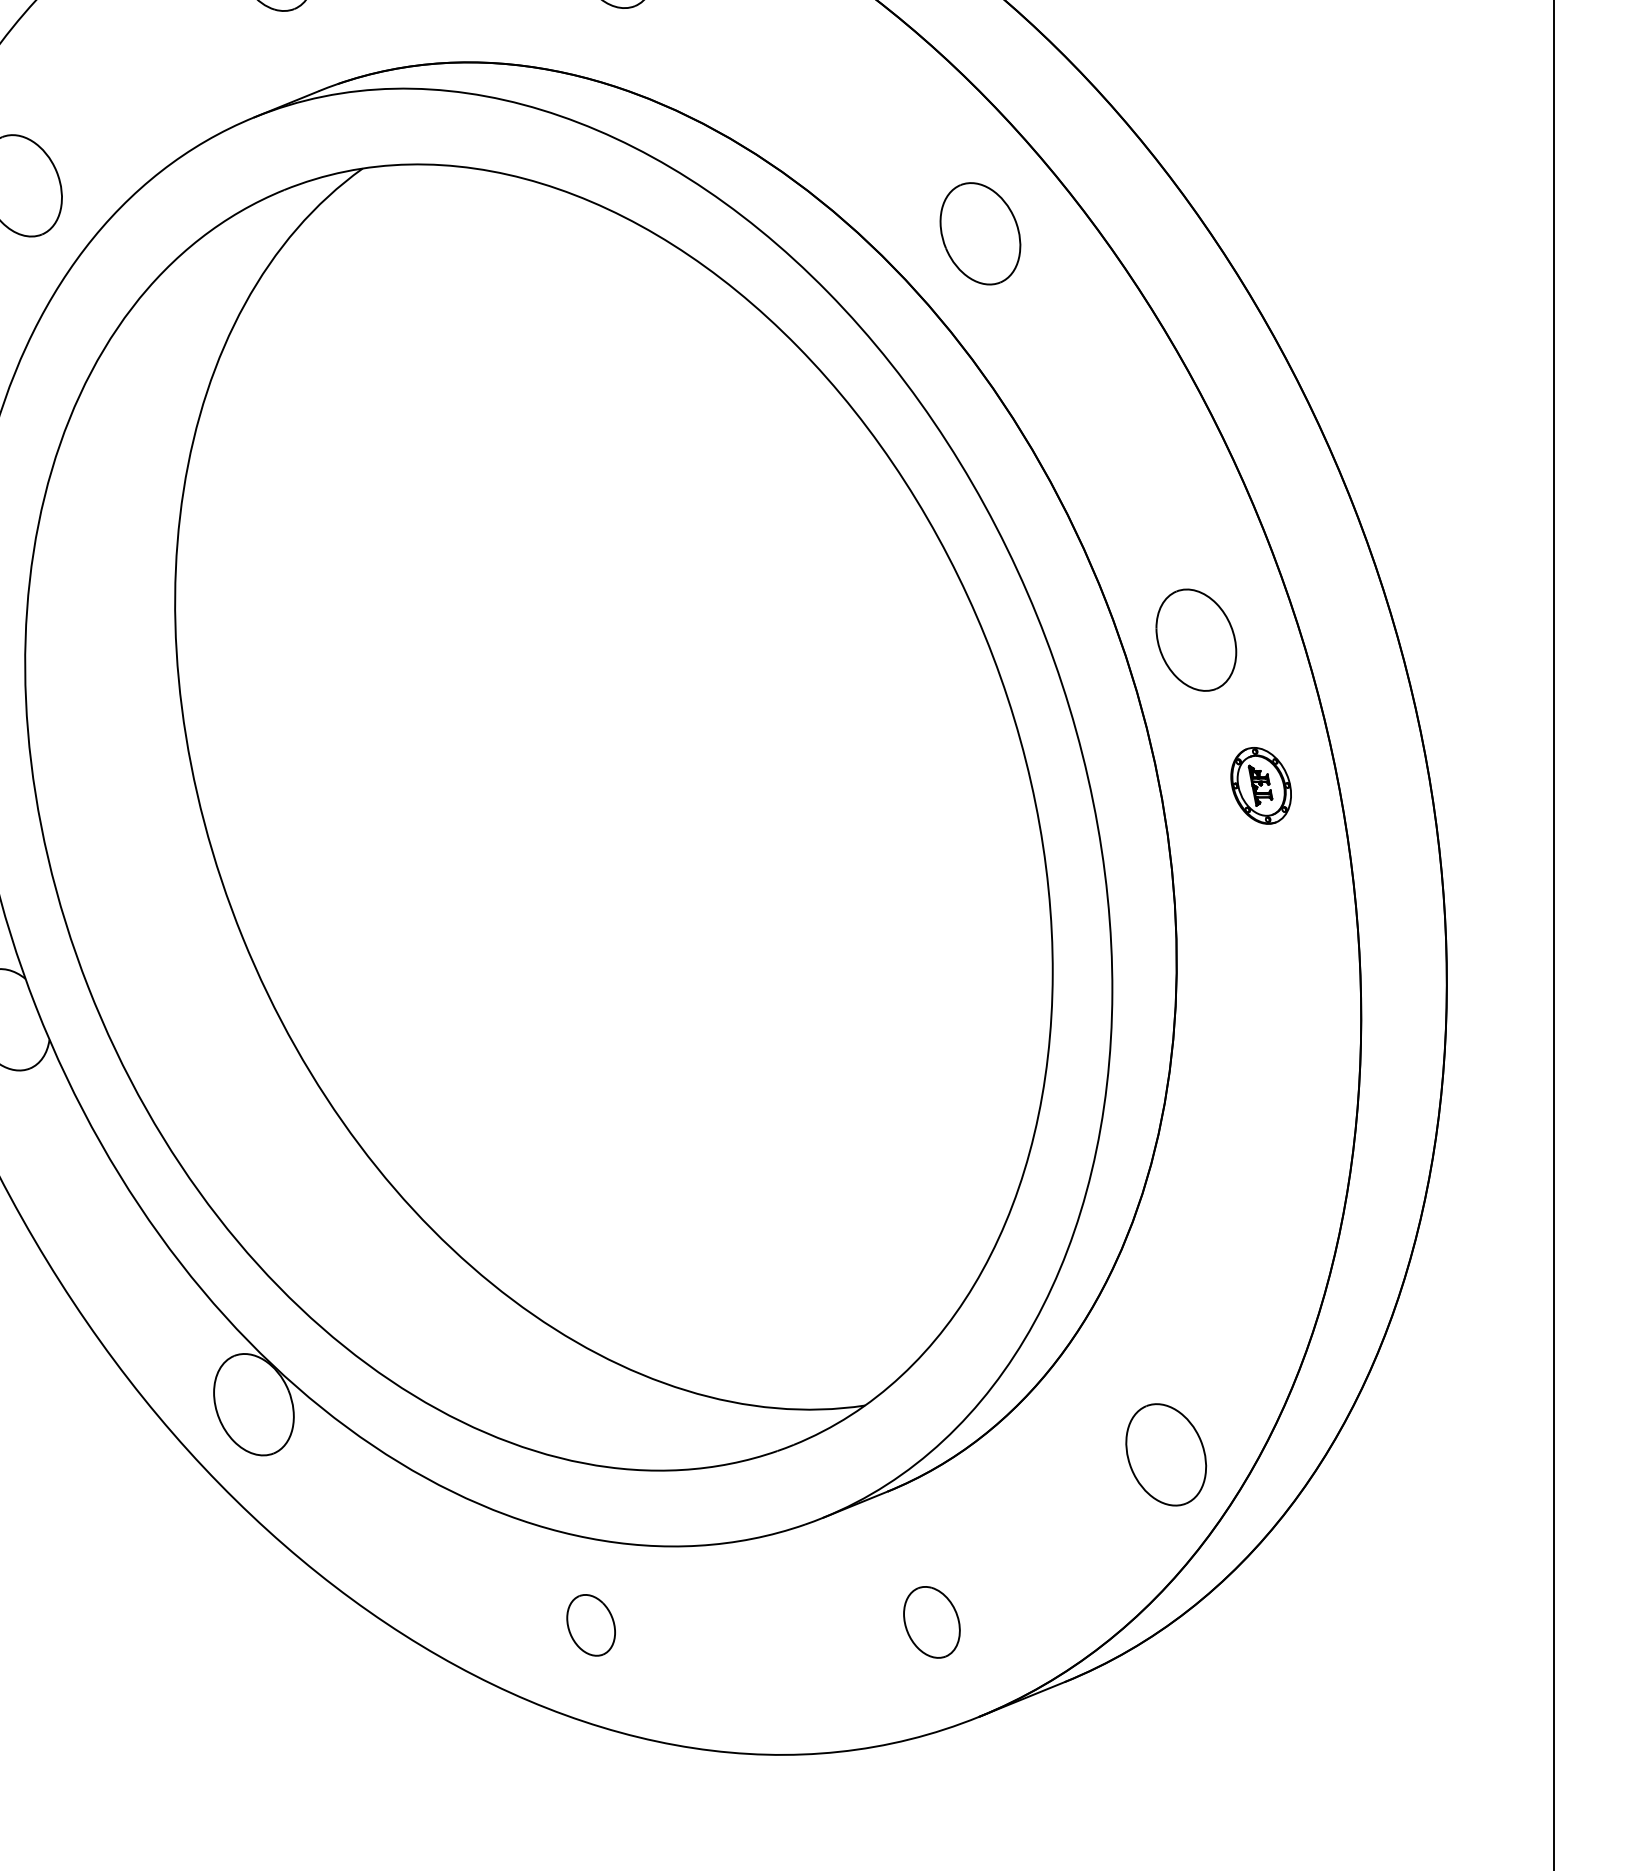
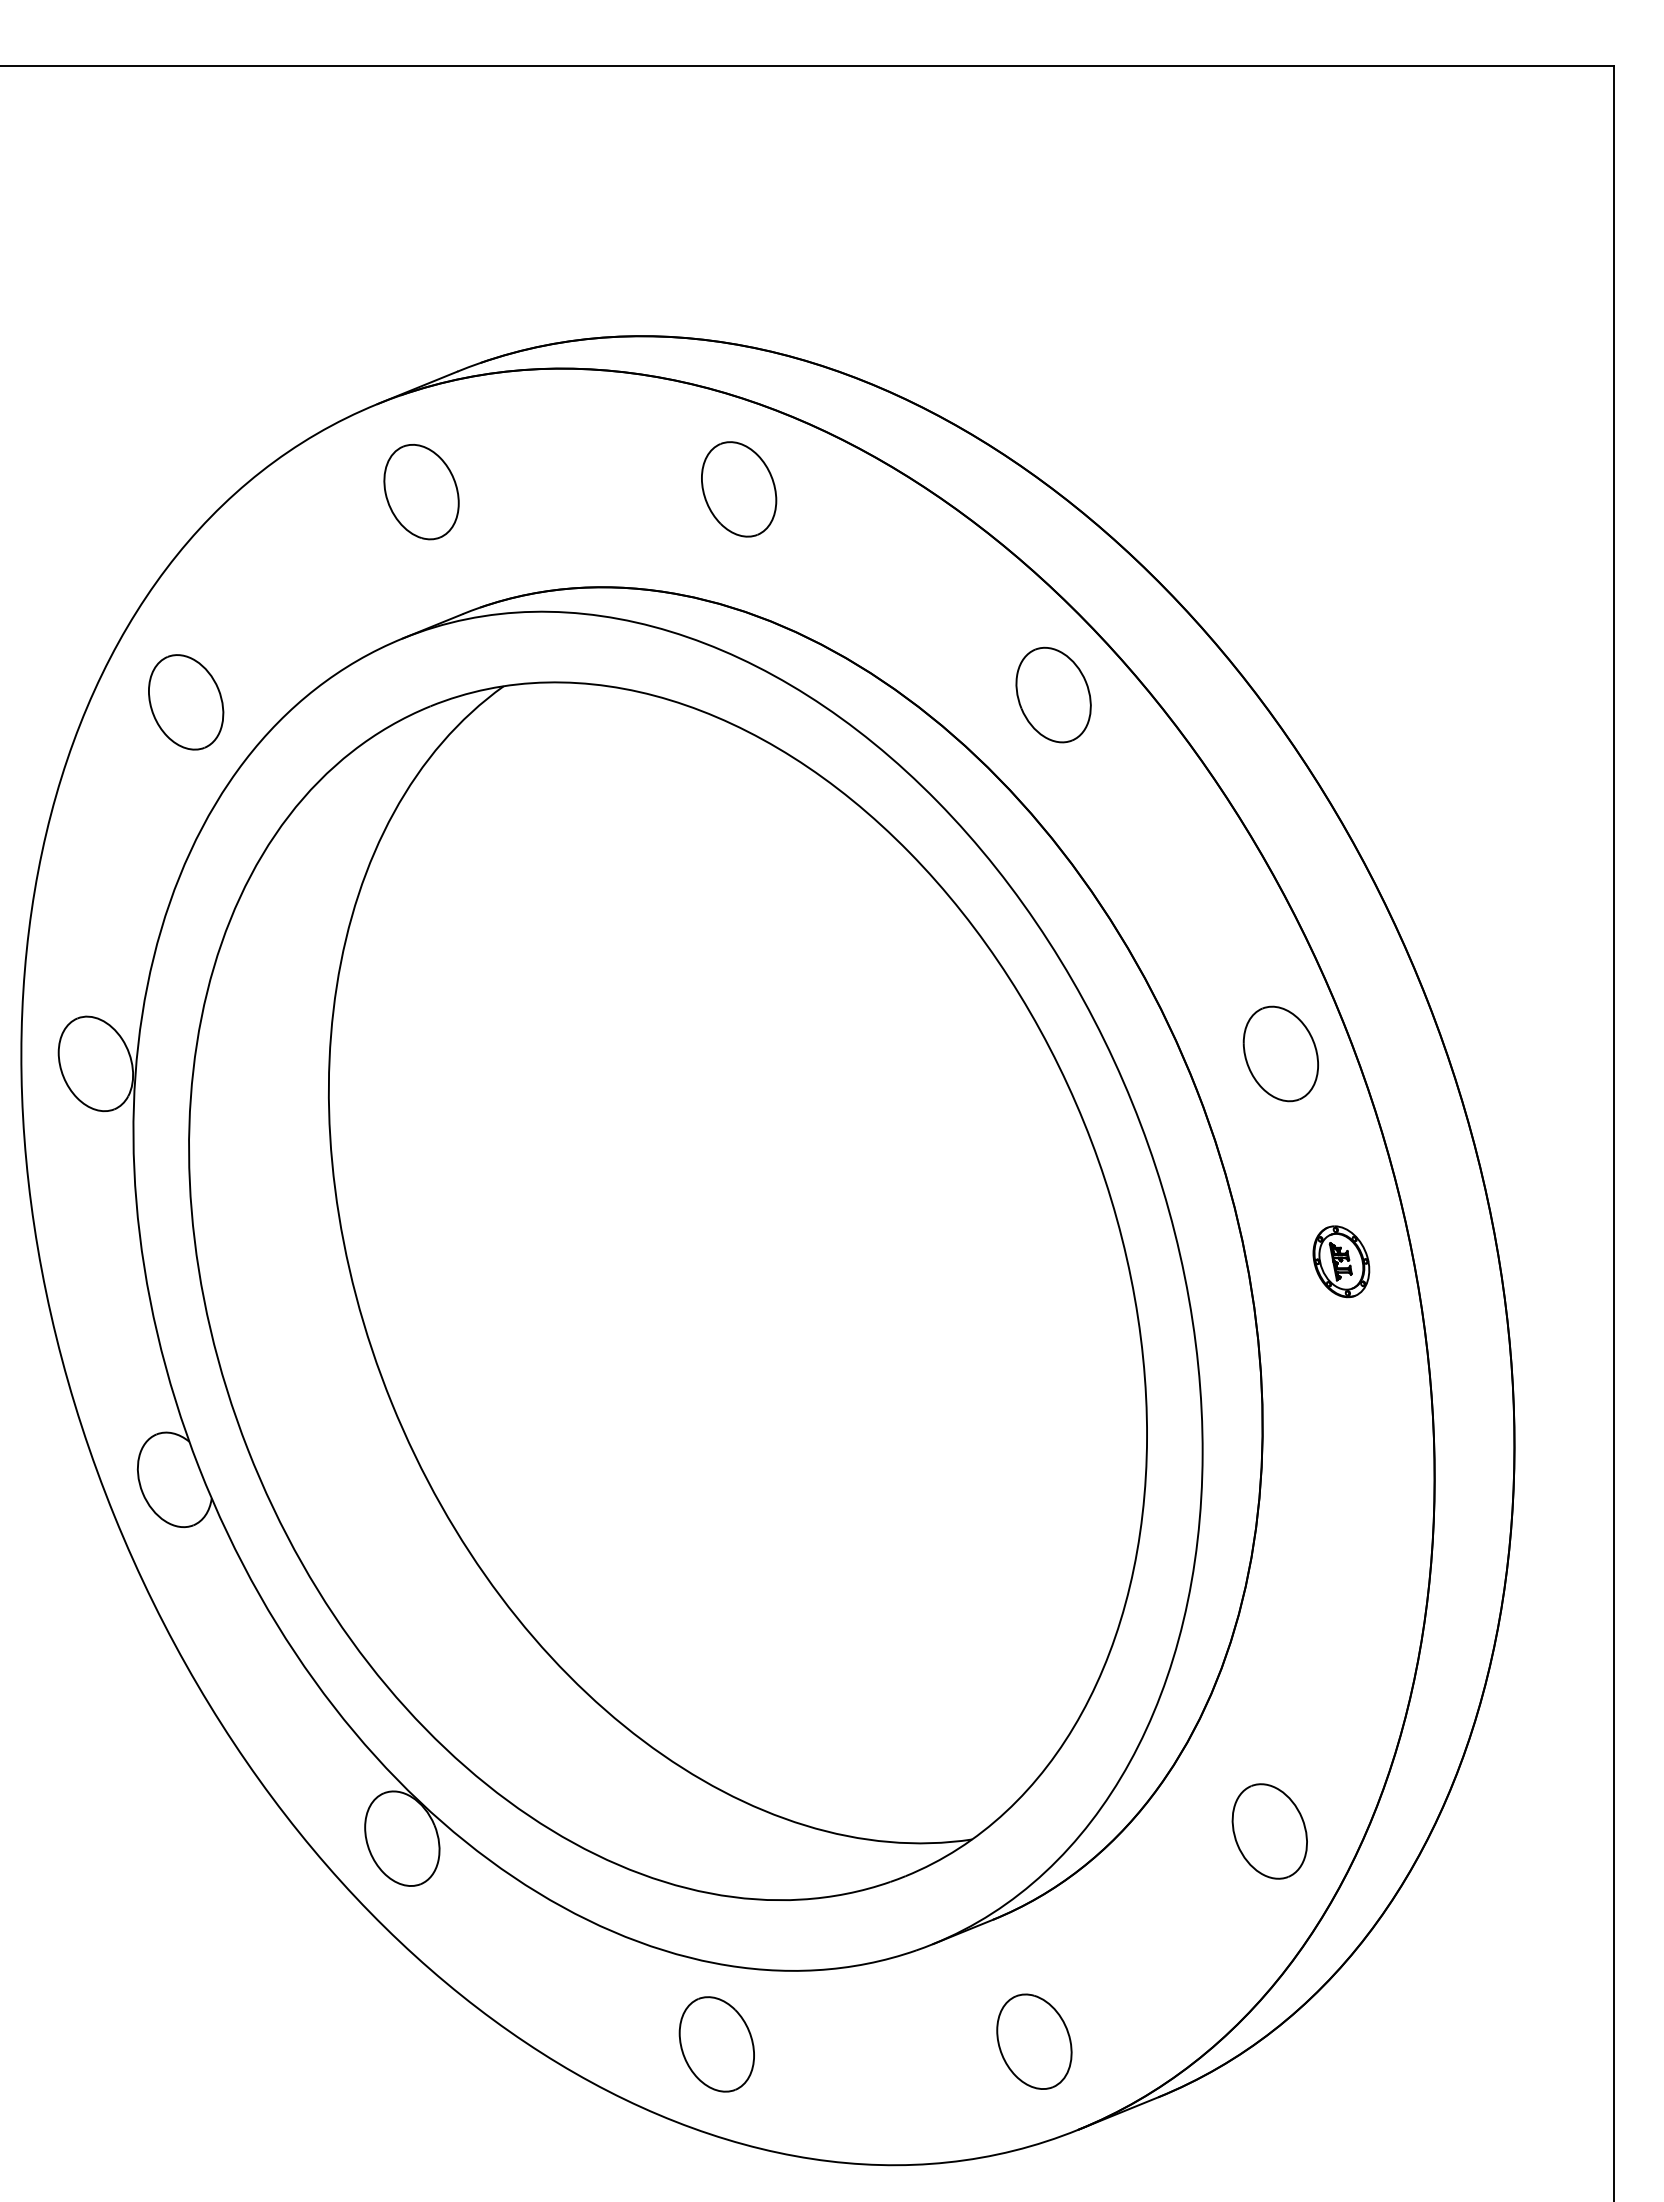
part: (980, 233) -> (1053, 694), moved
part: (1195, 639) -> (1280, 1053), moved
part: (1165, 1454) -> (1269, 1831), moved
part: (932, 1622) -> (1034, 2041), size x1.43
part: (590, 1625) -> (716, 2044), size x1.67

